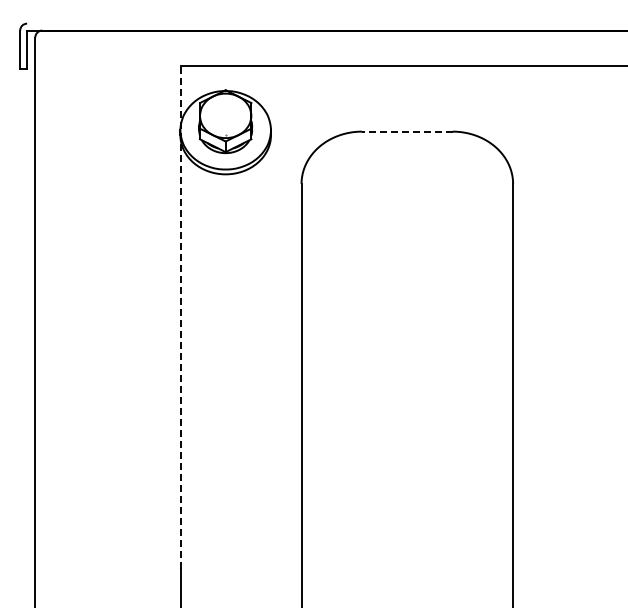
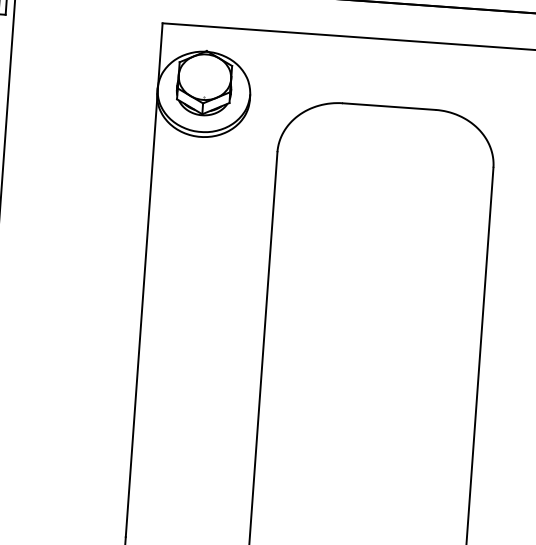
line: (406, 131) -> (388, 106), dashed -> solid
line: (180, 317) -> (144, 279), dashed -> solid

